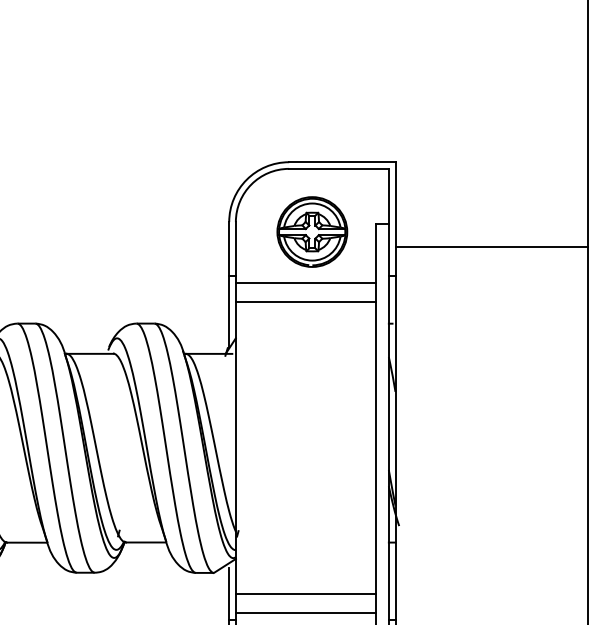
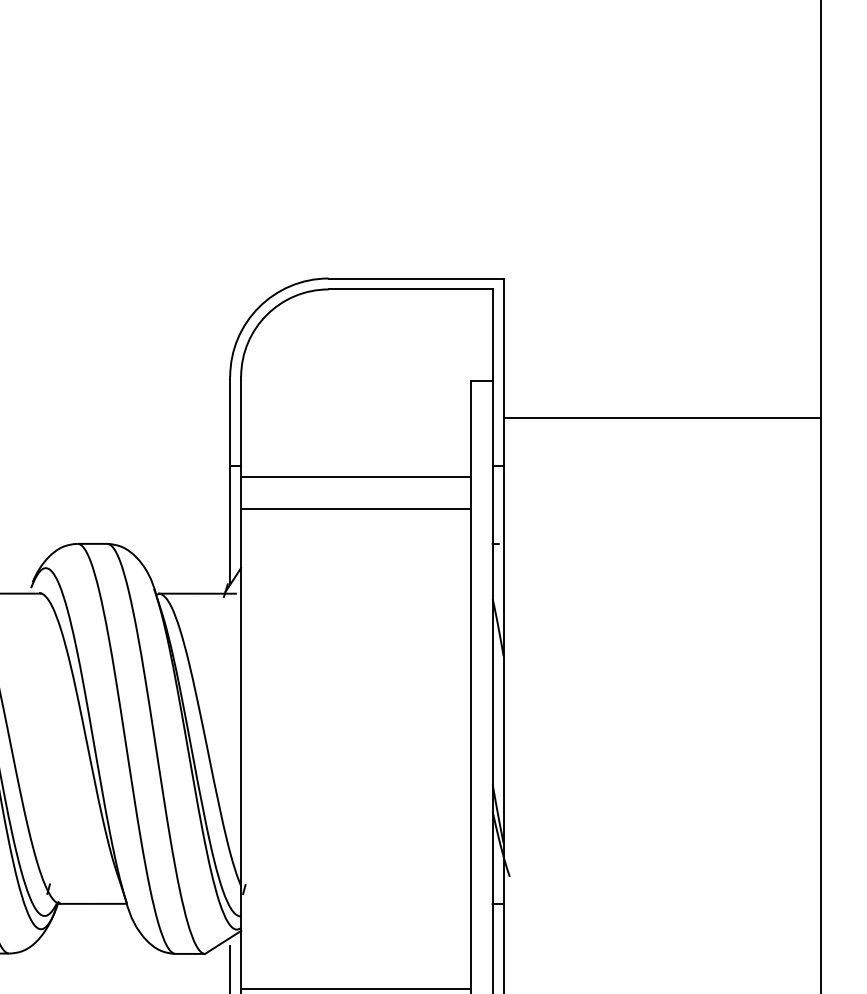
part: (312, 231) -> (367, 392), removed

